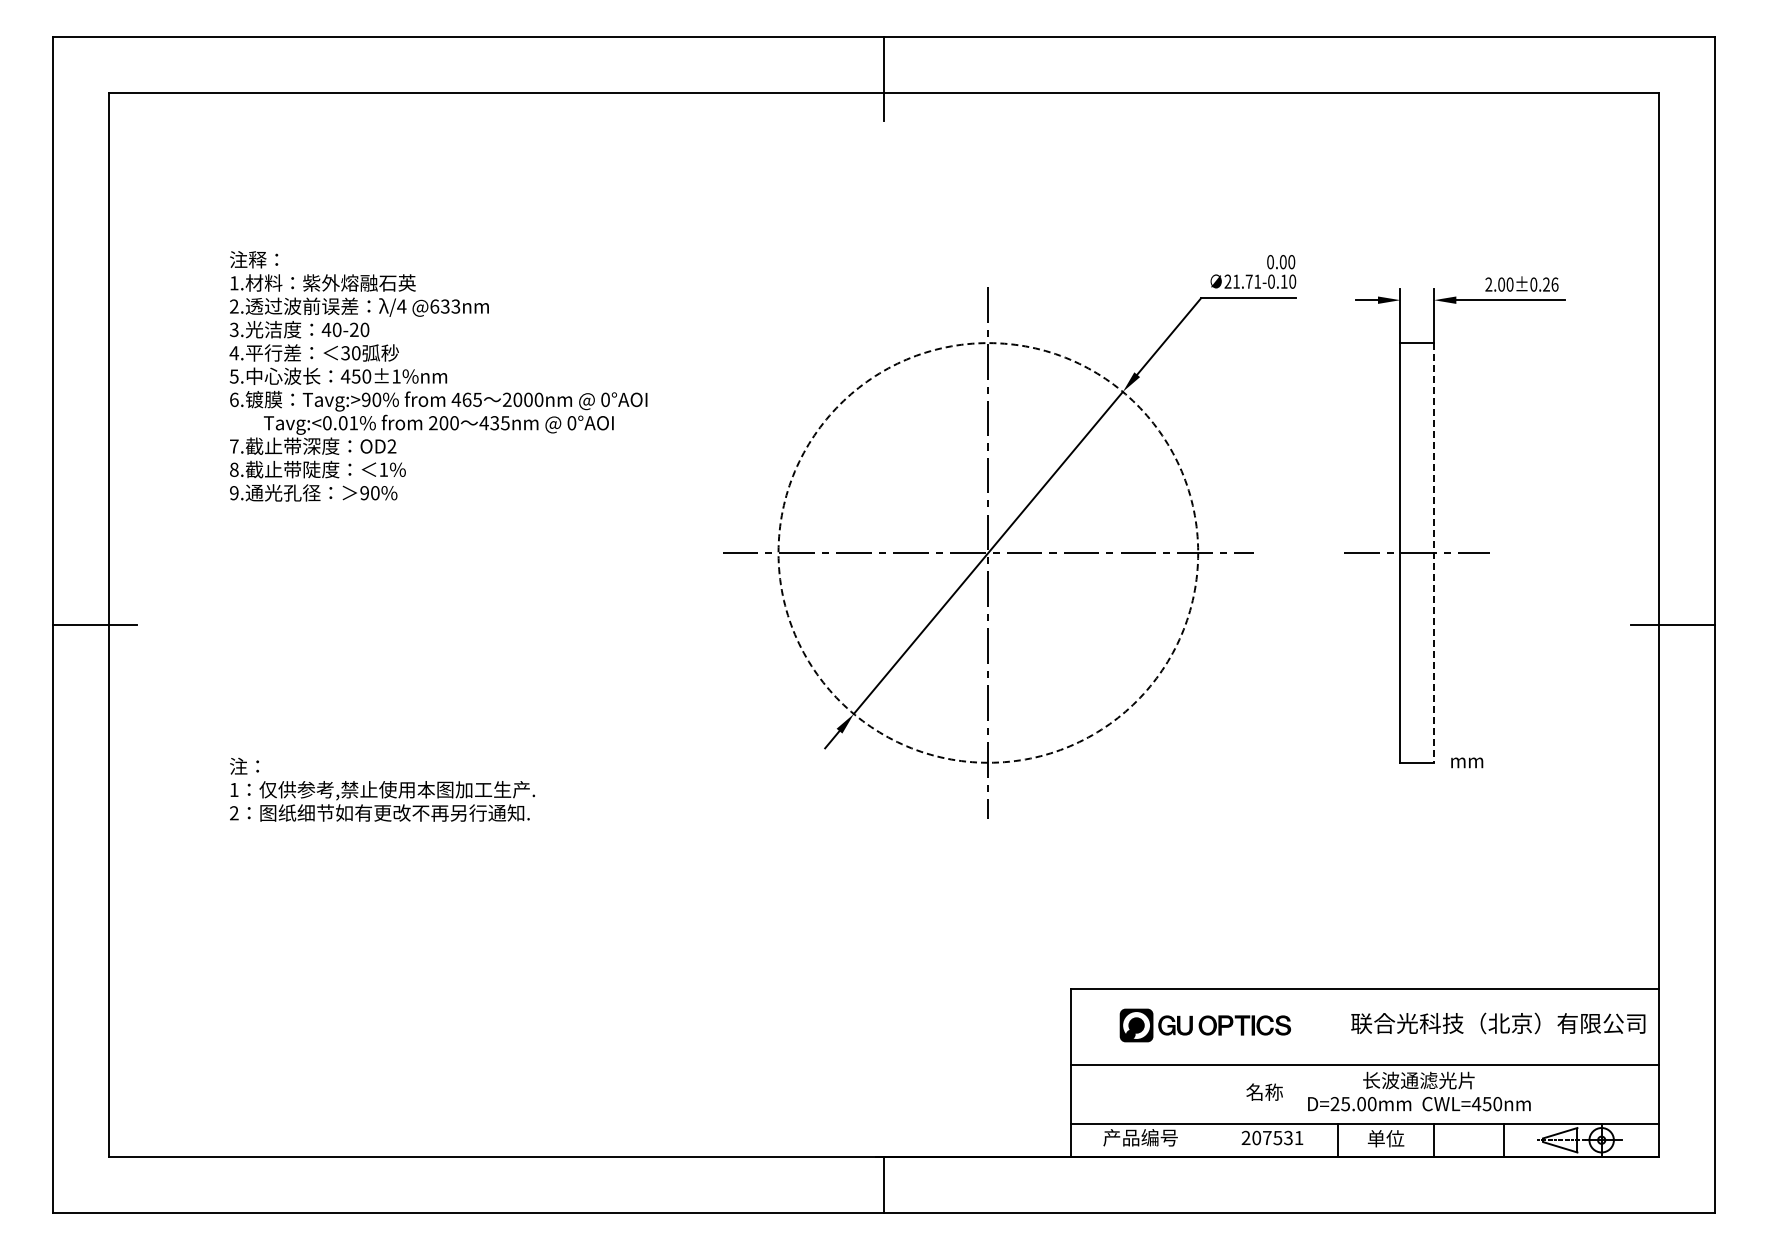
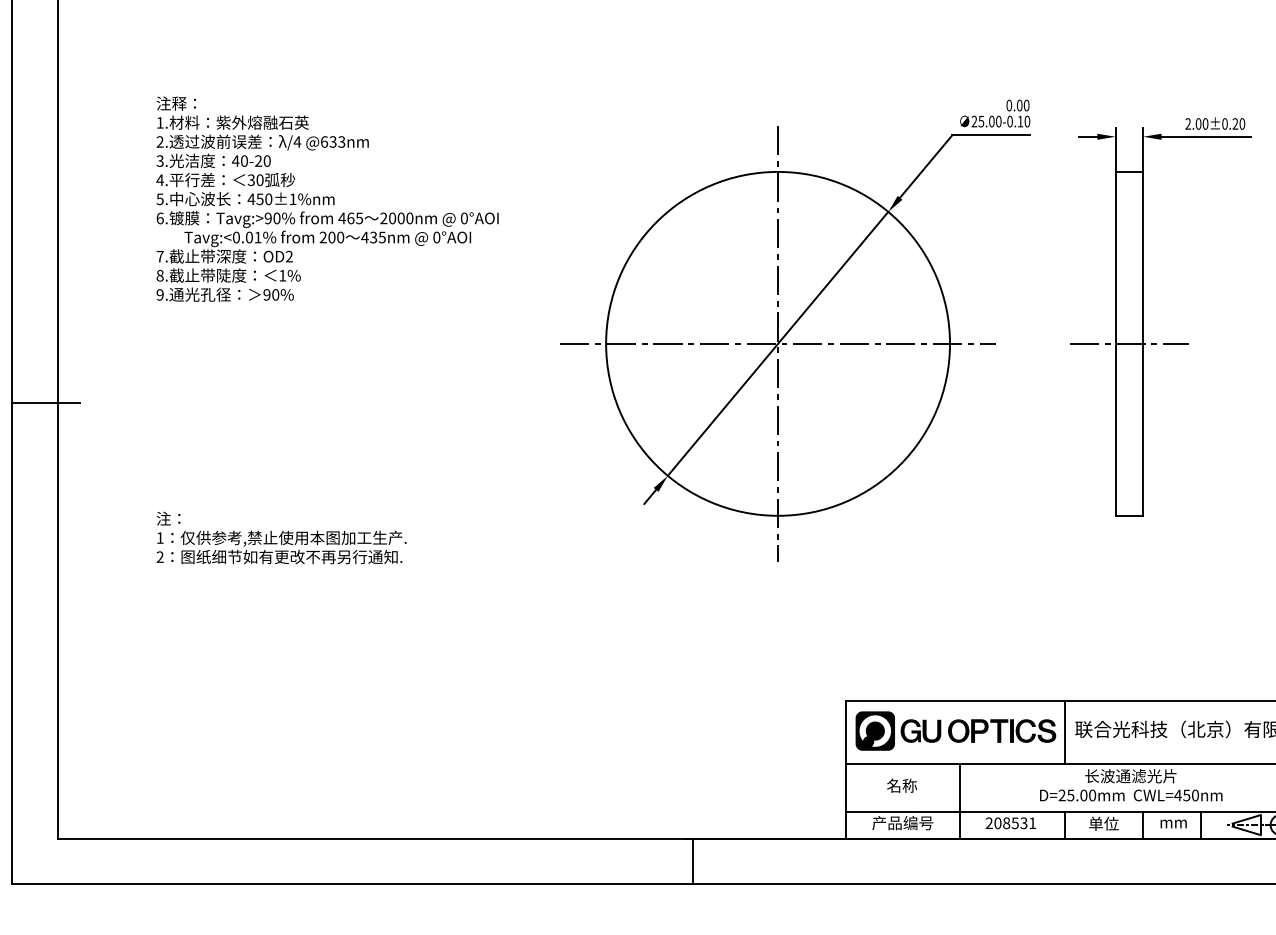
text: (1247, 281) -> (990, 121), 21.71 -> 25.00
text: (1554, 284) -> (1241, 123), 2.00±0.26 -> 2.00±0.20
circle: (988, 552) -> (778, 343), dashed -> solid
line: (1433, 552) -> (1142, 343), dashed -> solid
text: (1467, 762) -> (1173, 823), moved
part: (1205, 1025) -> (955, 731), size x1.43
line: (1338, 1026) -> (1064, 731), added
text: (1264, 1091) -> (901, 785), moved
line: (1210, 1110) -> (960, 800), added
text: (1267, 1137) -> (1006, 822), 207531 -> 208531

